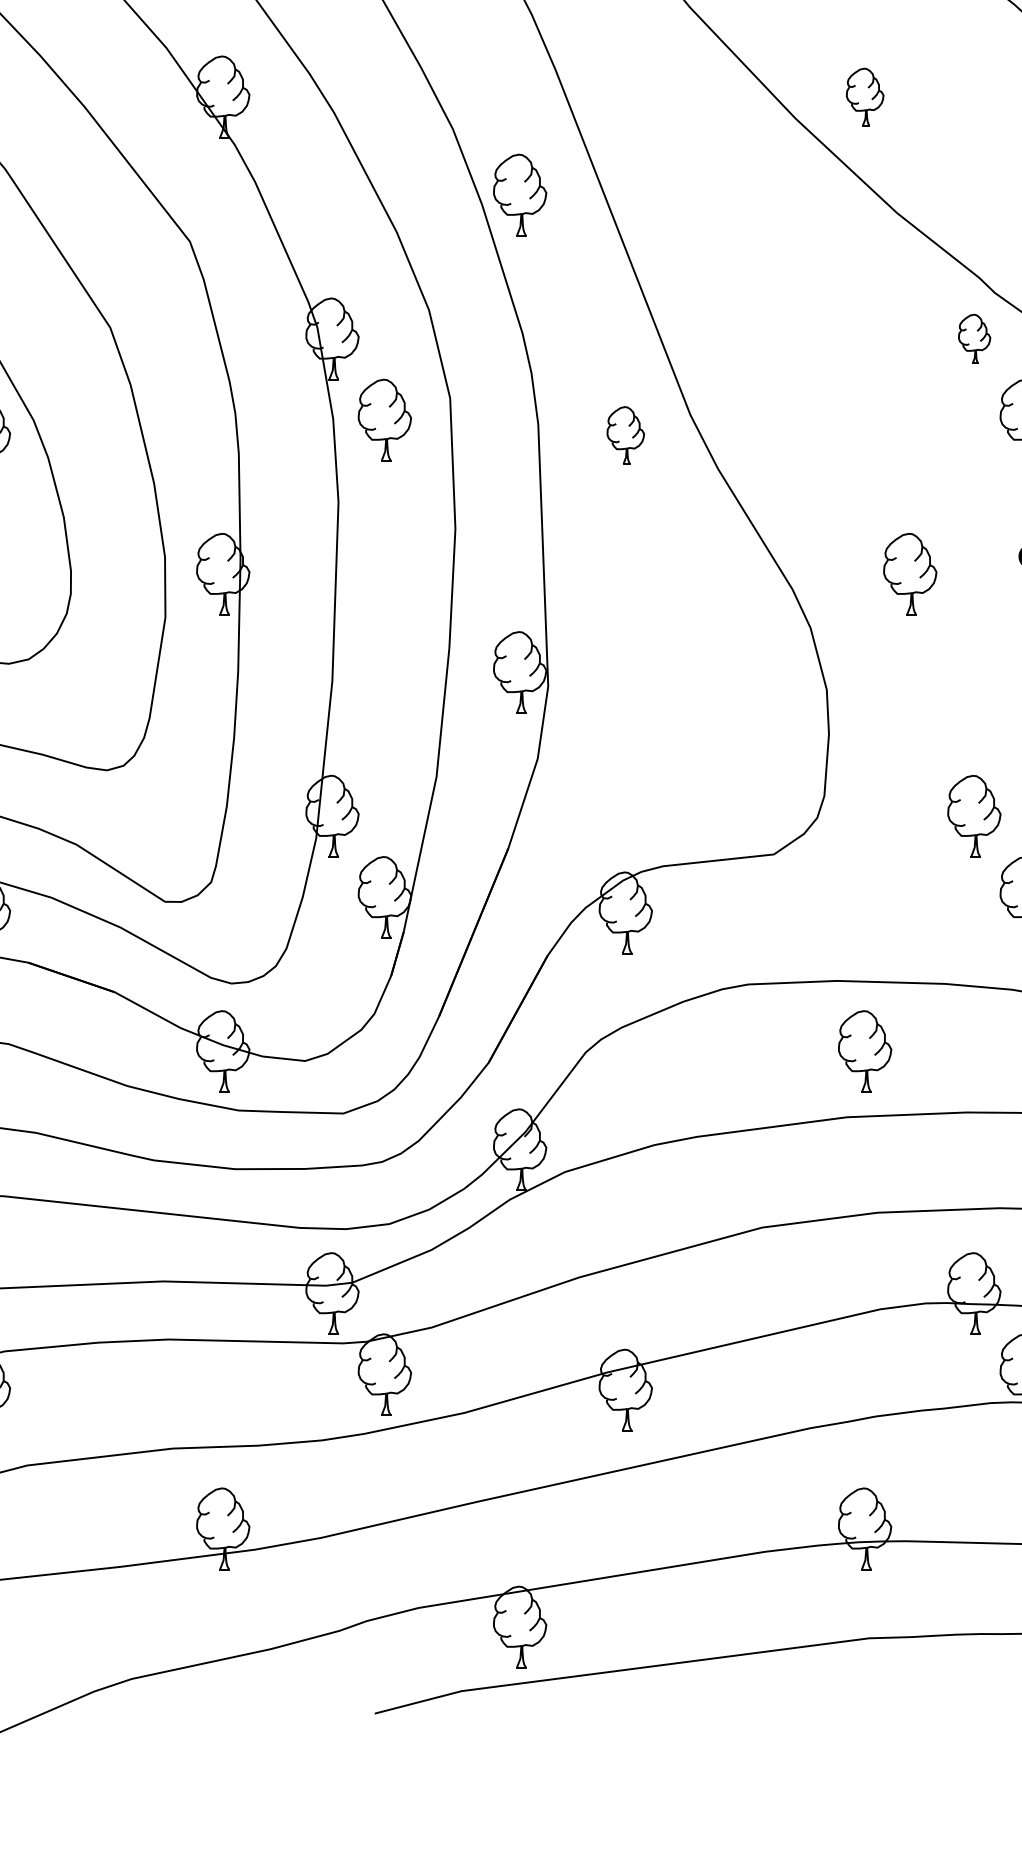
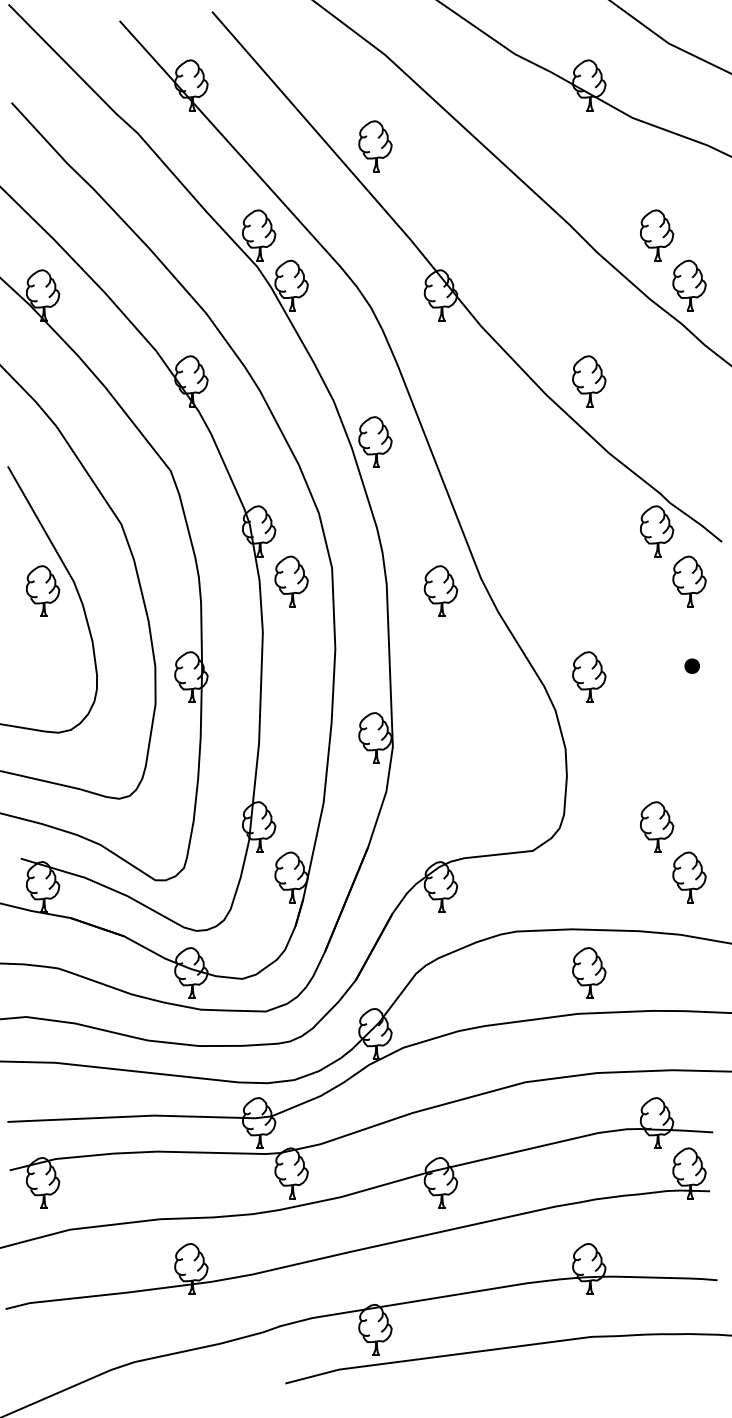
part: (865, 97) -> (589, 381), size x1.43
part: (975, 339) -> (657, 531), size x1.67
part: (625, 434) -> (440, 590), size x1.43
part: (910, 573) -> (589, 676), moved

